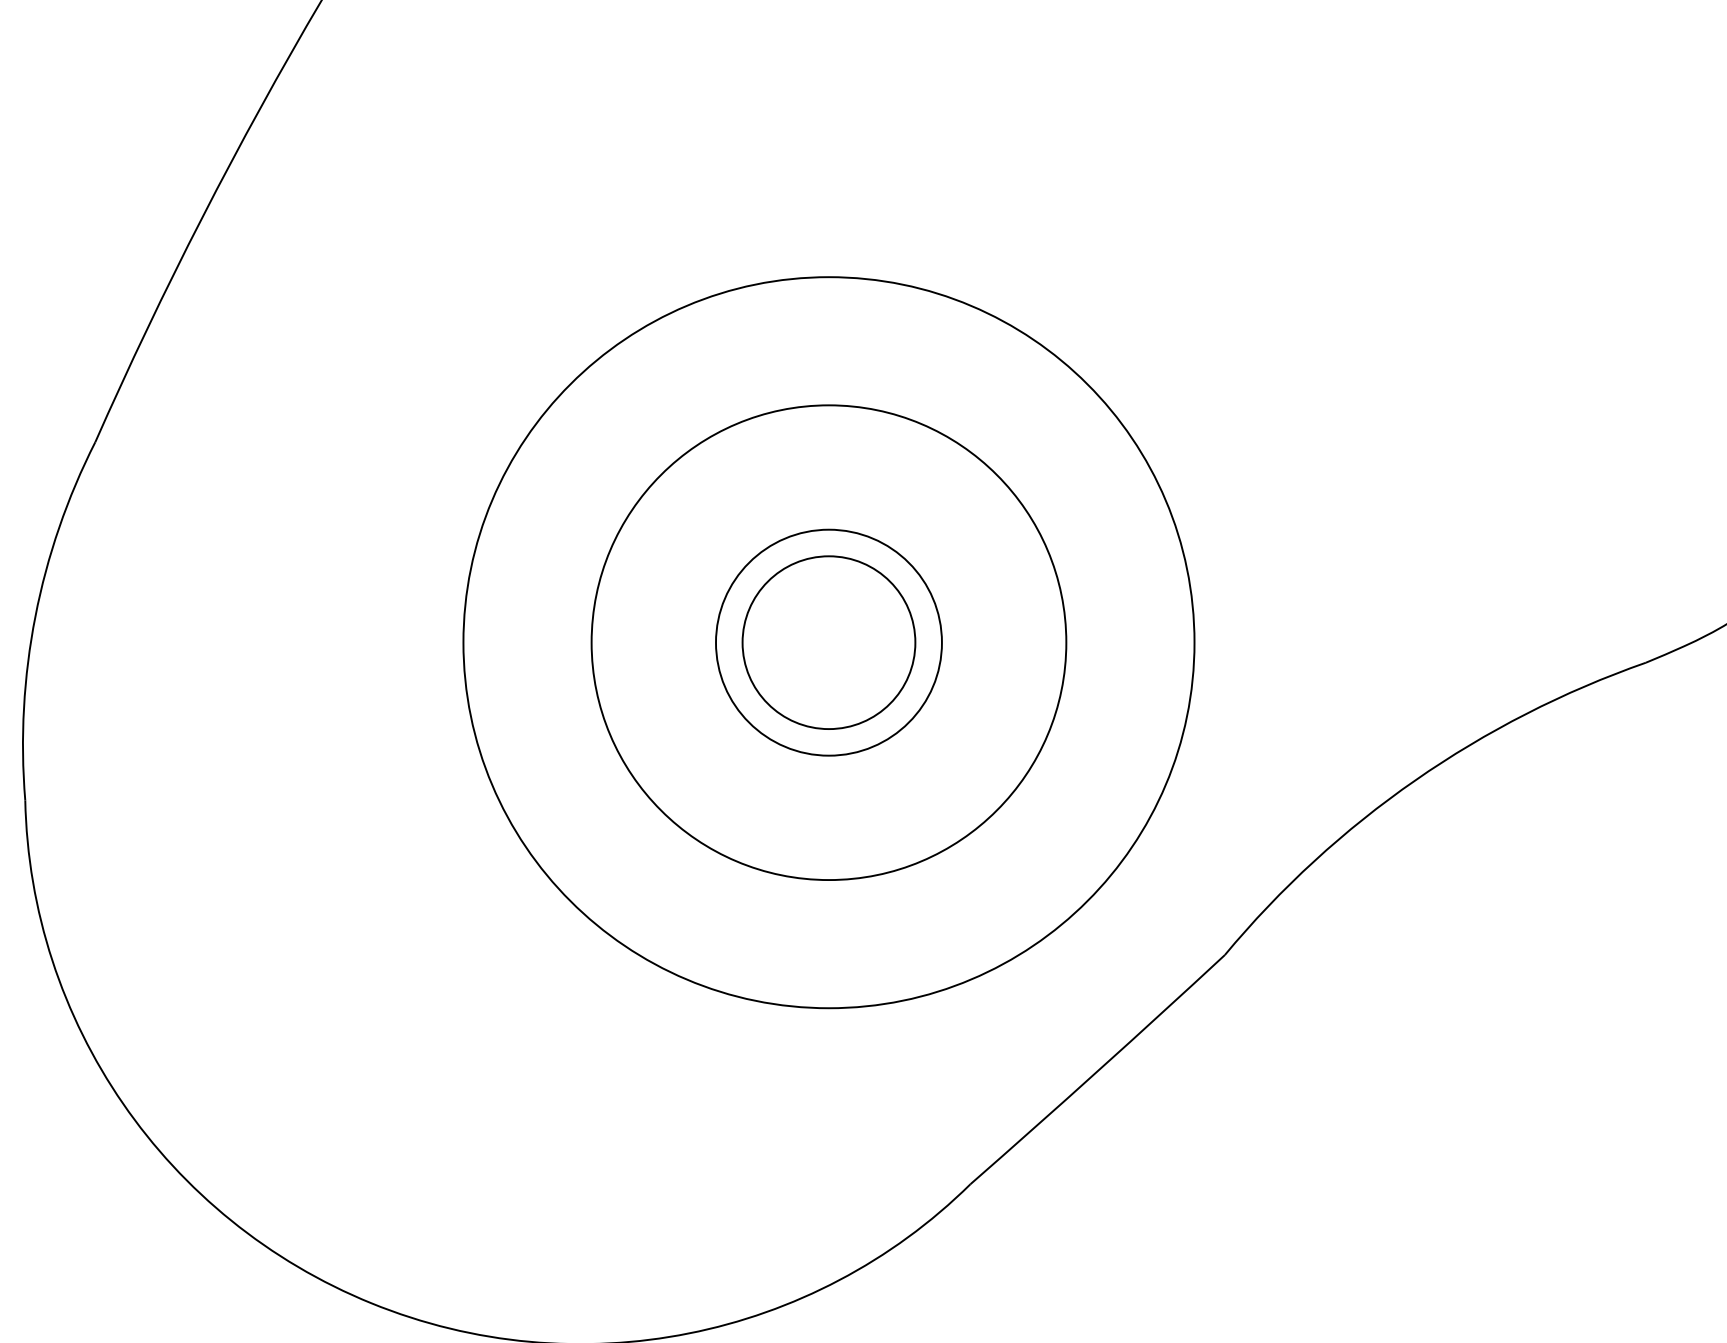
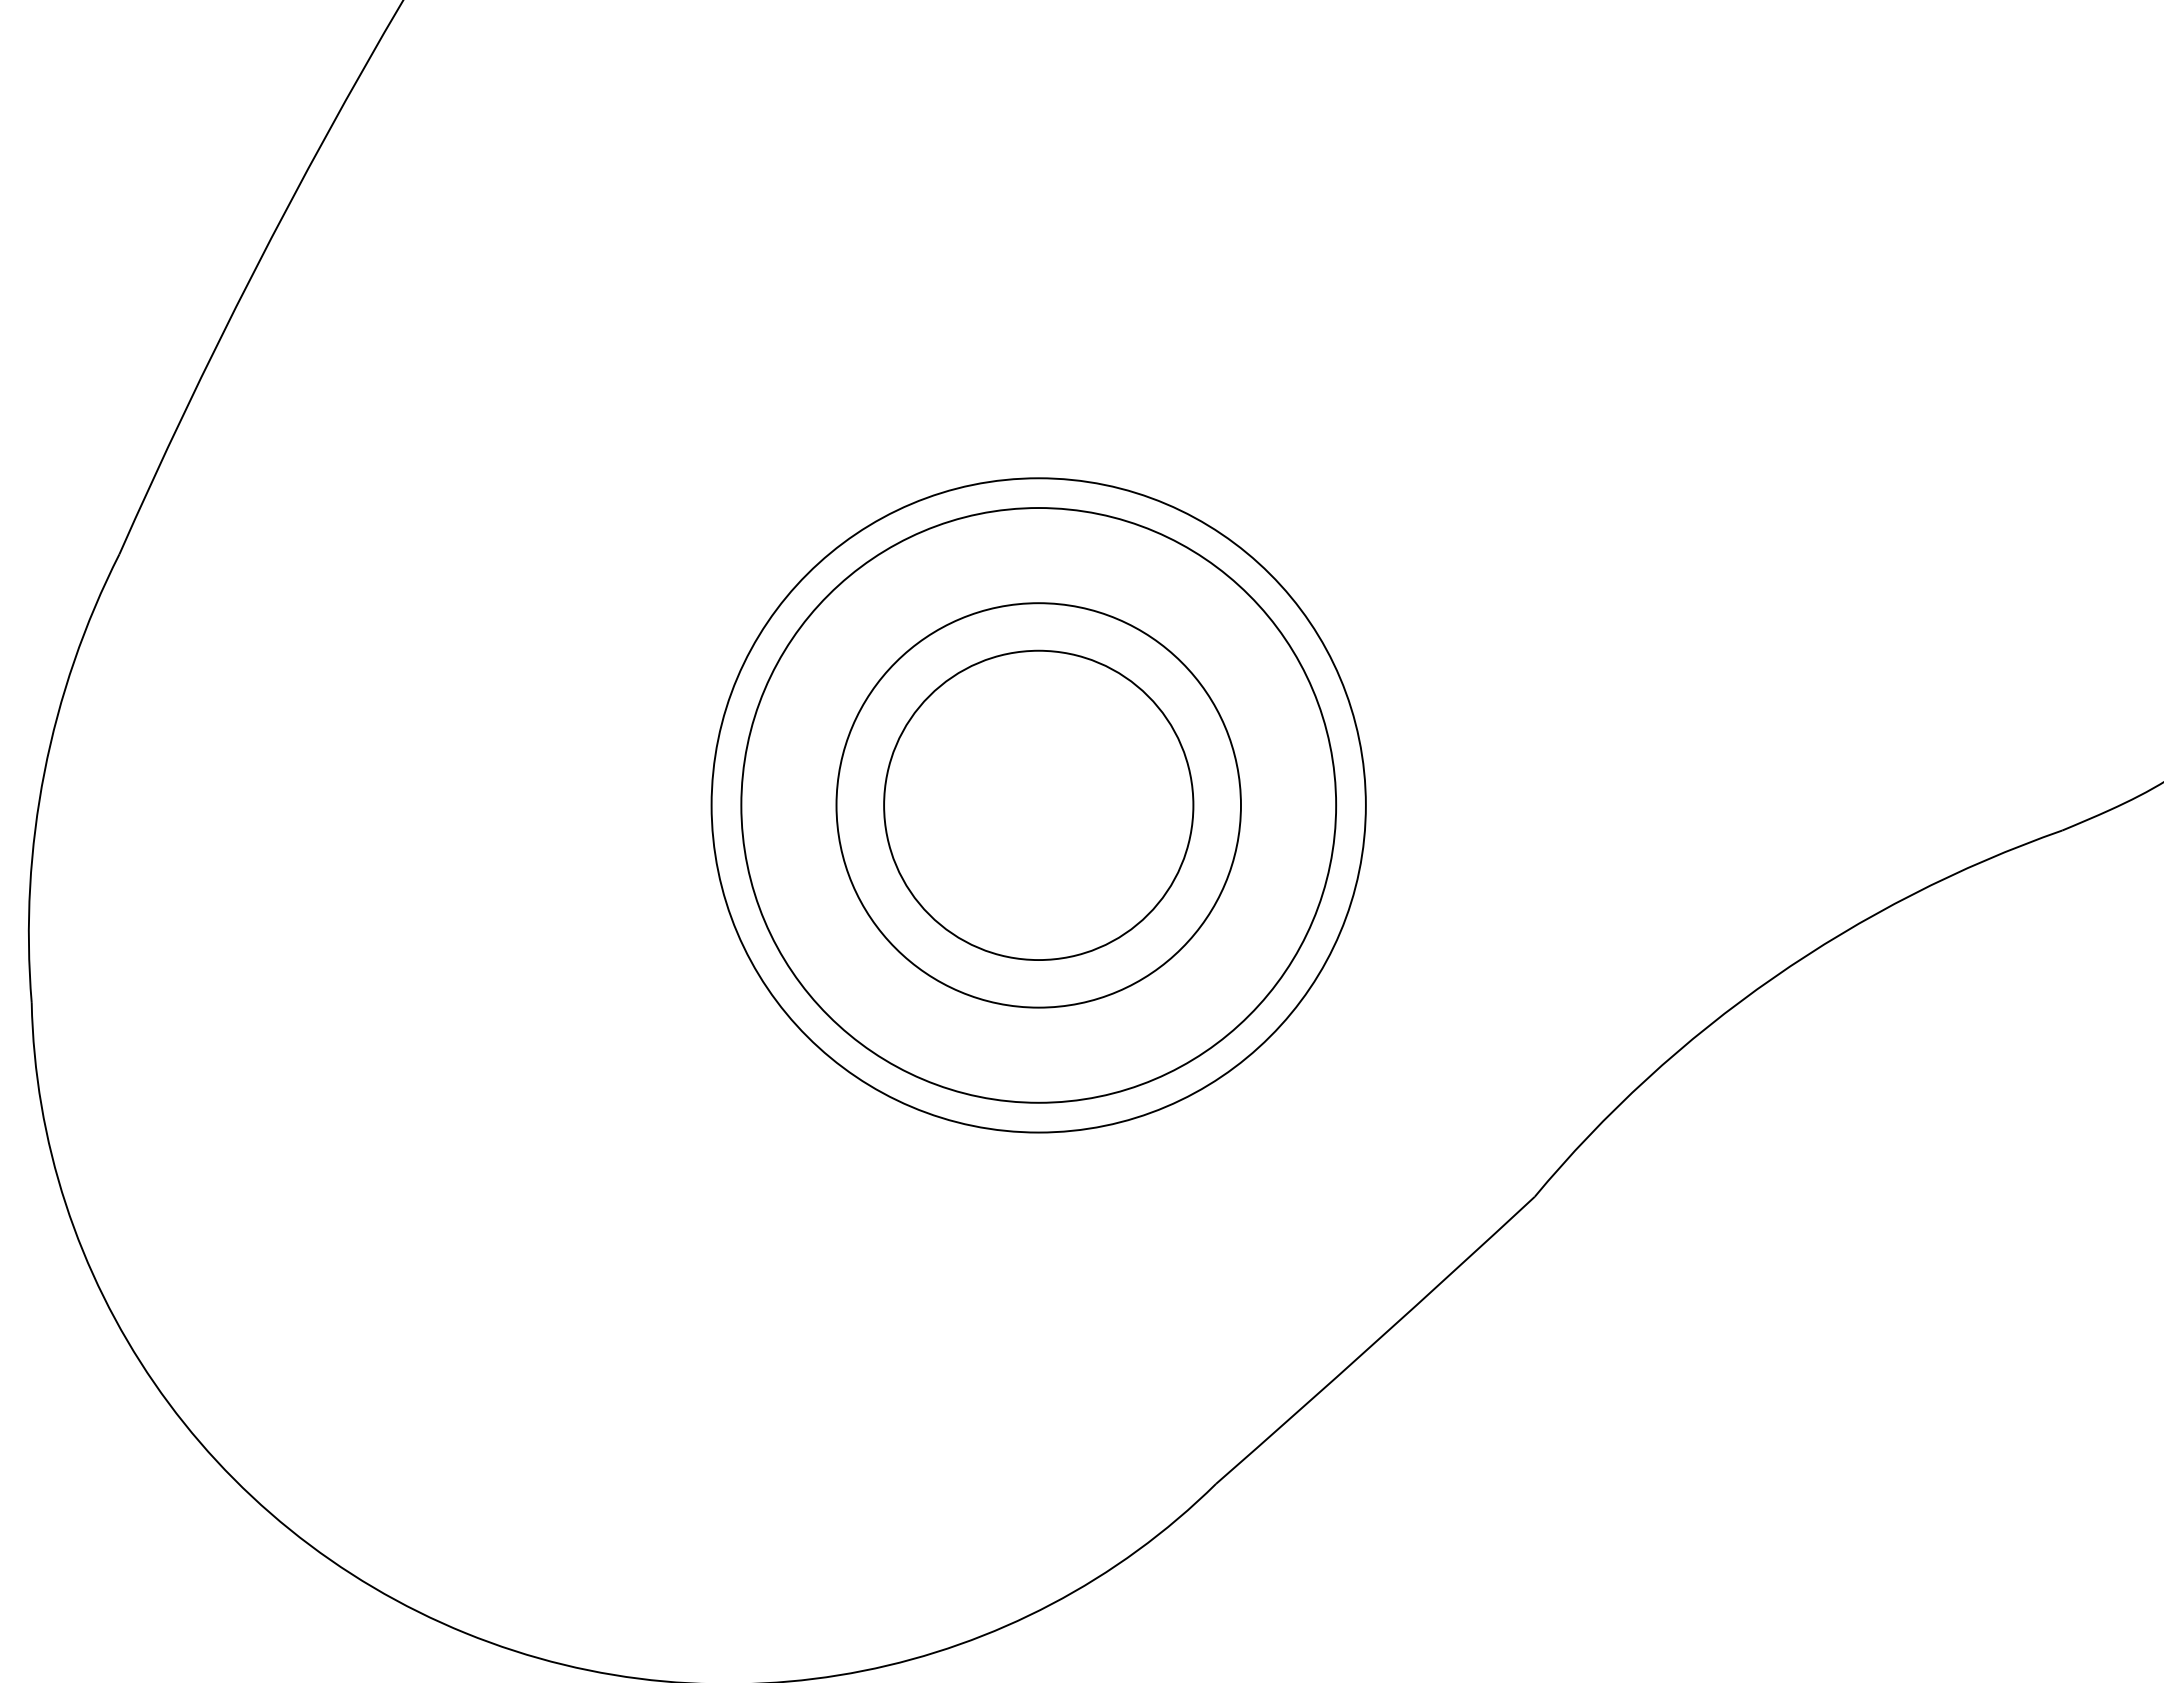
circle: (828, 642) -> (1038, 805), size x0.71
circle: (828, 642) -> (1038, 805), size x1.43
circle: (828, 642) -> (1038, 805), size x1.43

